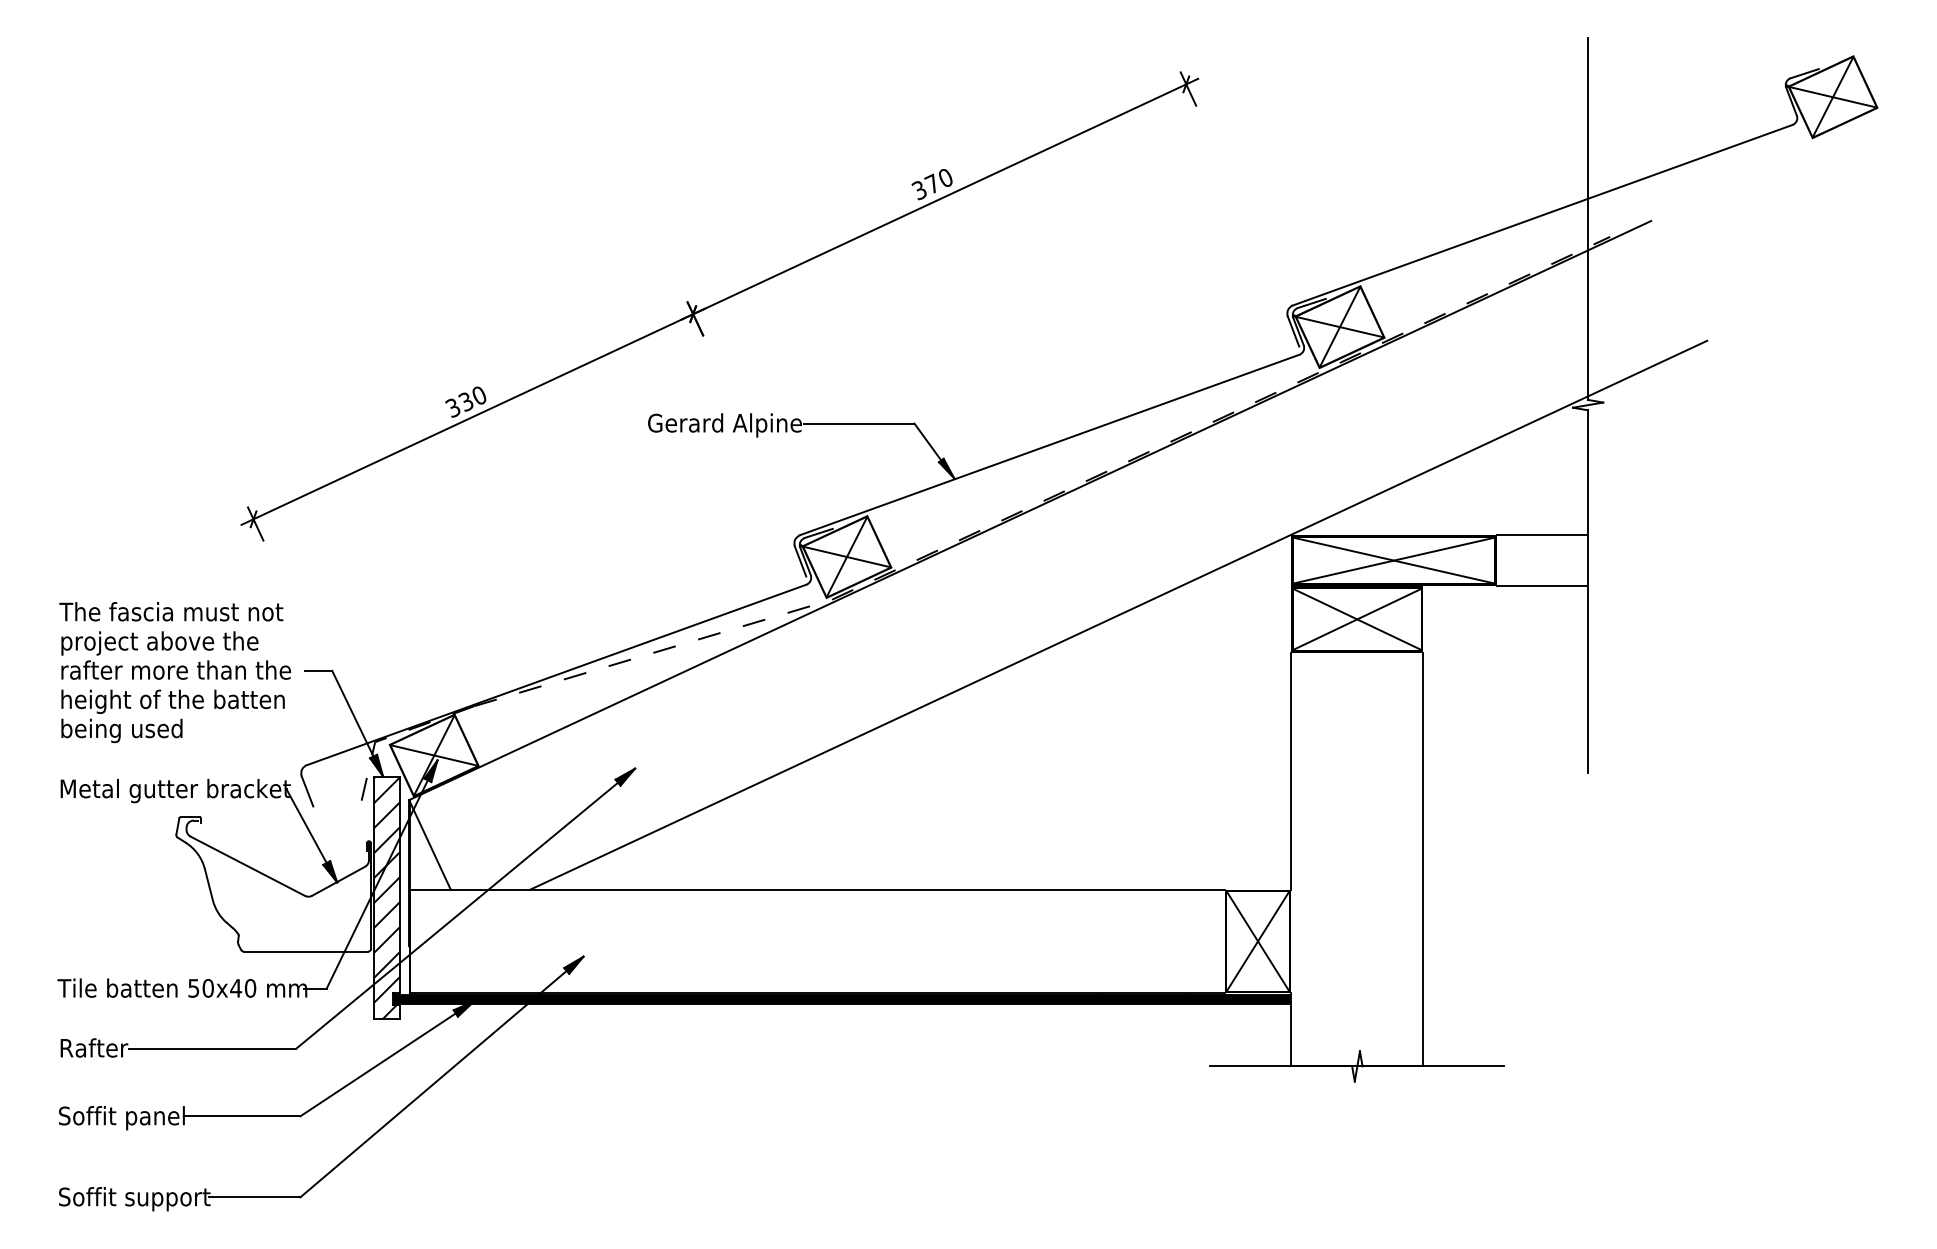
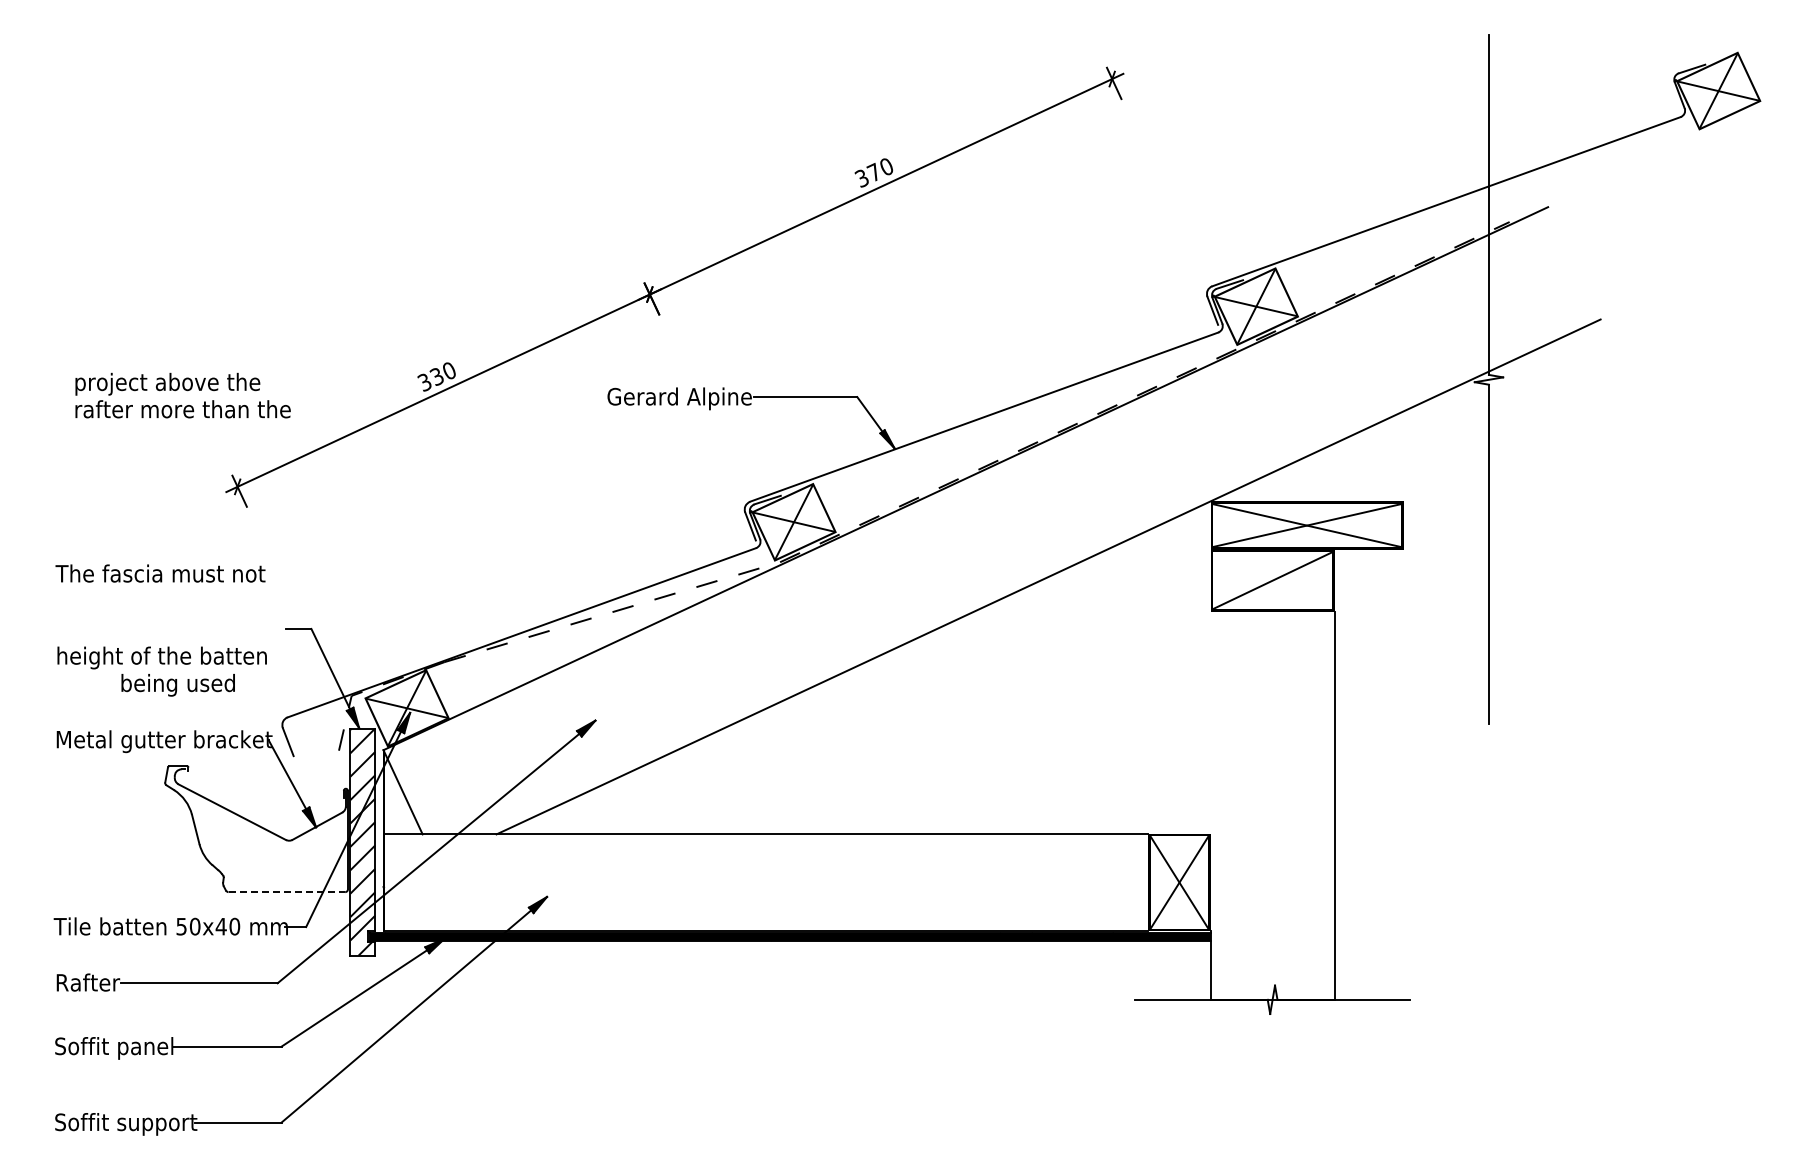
line: (1541, 534) -> (1445, 501), removed
line: (1541, 586) -> (1445, 549), removed
line: (1357, 619) -> (1272, 580), removed
text: (175, 655) -> (182, 395), moved
text: (121, 731) -> (177, 685), moved
line: (1291, 770) -> (1210, 722), removed
line: (306, 951) -> (287, 892), solid -> dashed

